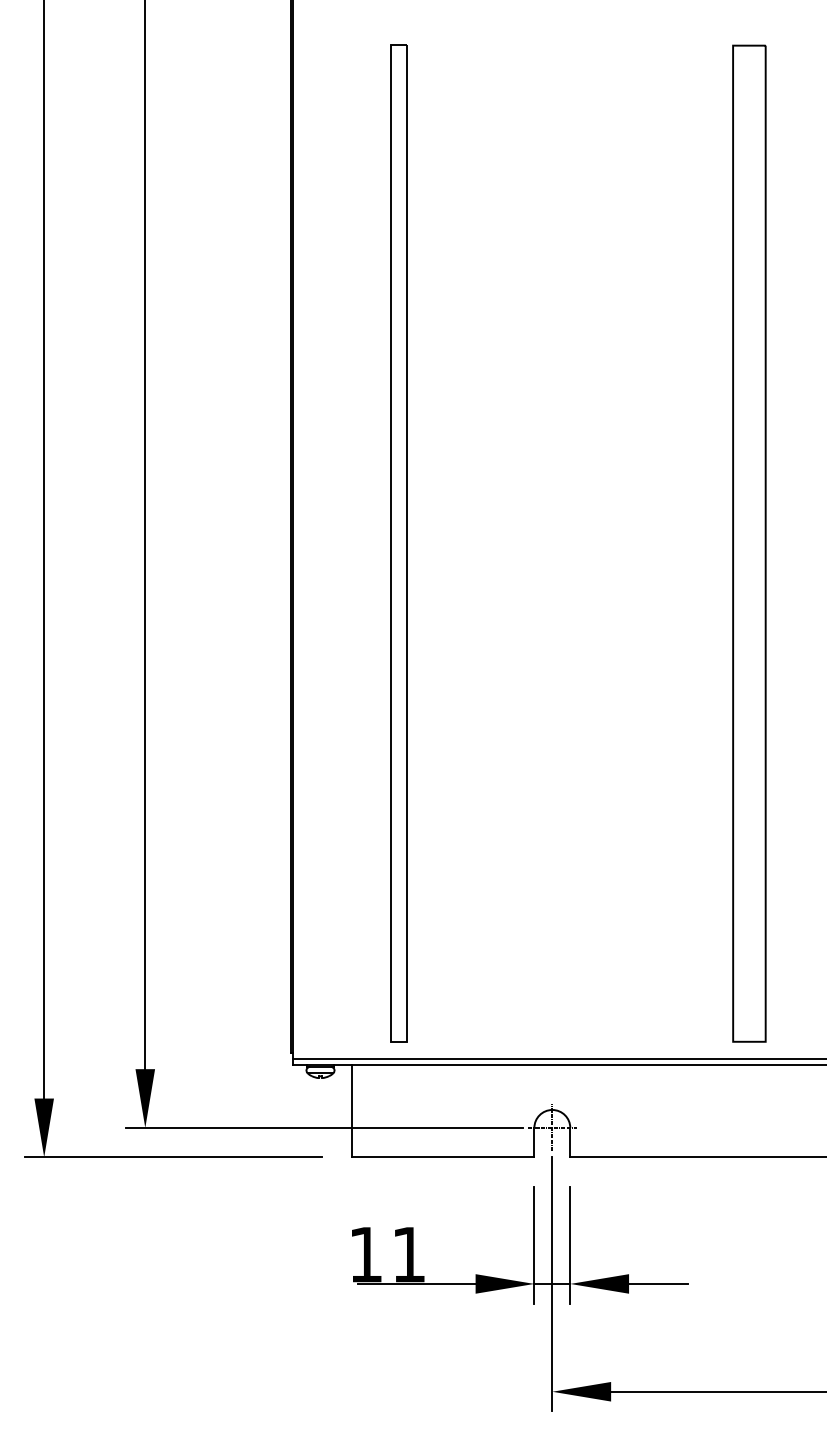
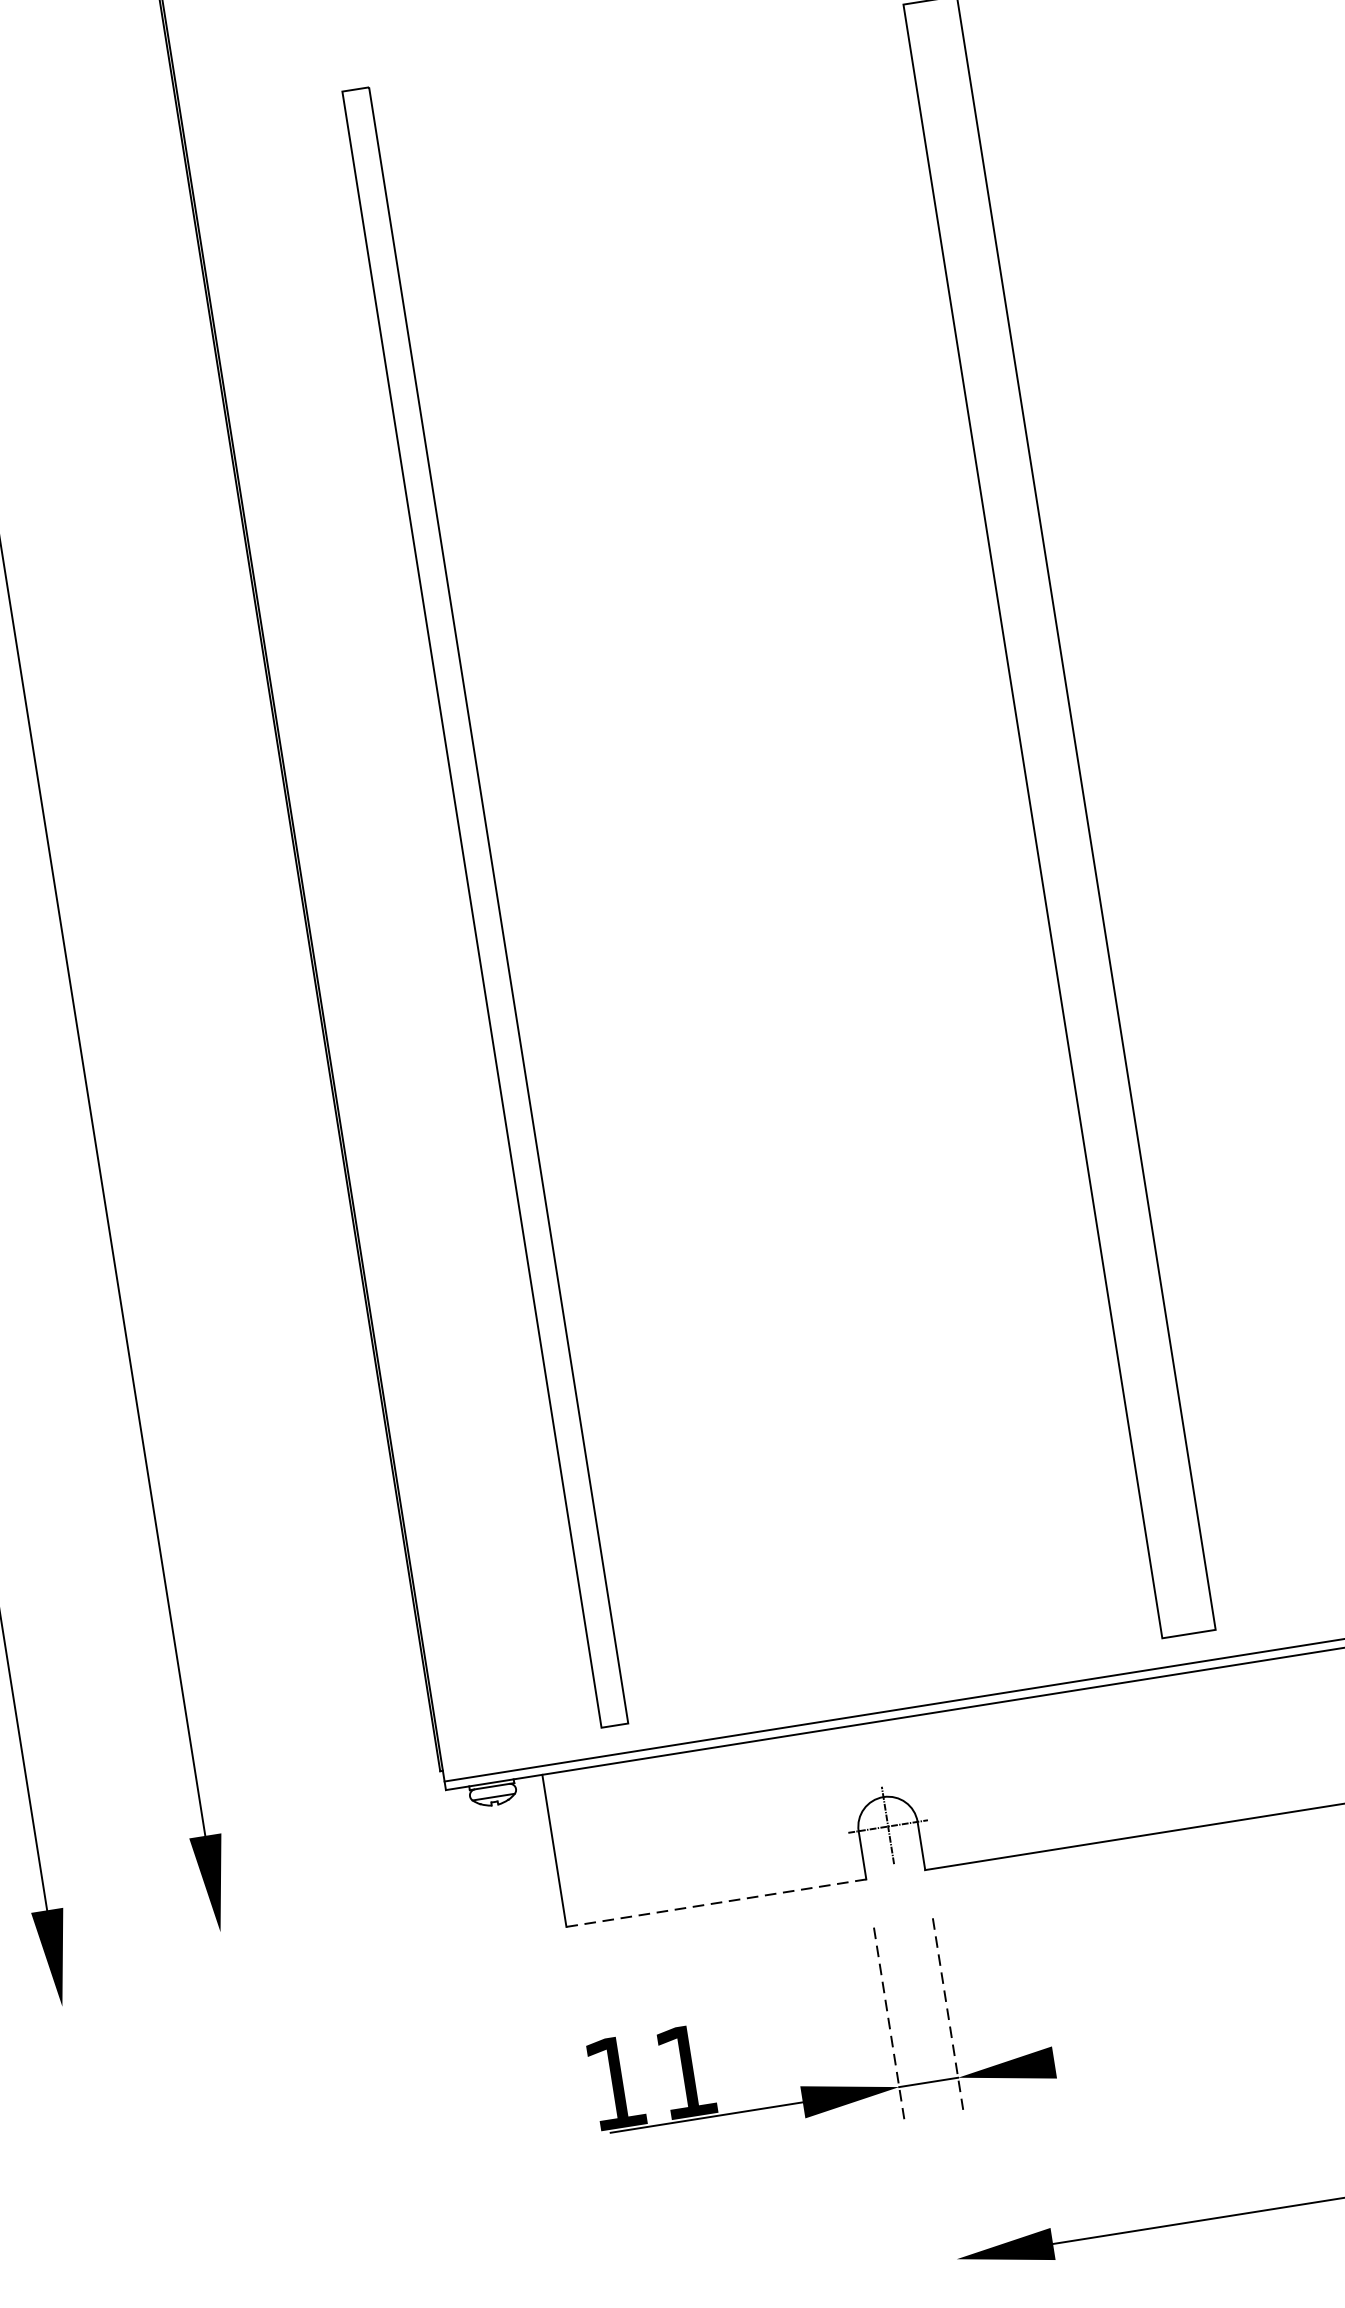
line: (323, 1127) -> (512, 1885), removed
line: (173, 1157) -> (274, 1973), removed
line: (443, 1157) -> (717, 1903), solid -> dashed
line: (534, 1245) -> (889, 2023), solid -> dashed
line: (570, 1245) -> (948, 2014), solid -> dashed
line: (658, 1283) -> (1102, 2054), removed
line: (552, 1284) -> (929, 2083), removed

